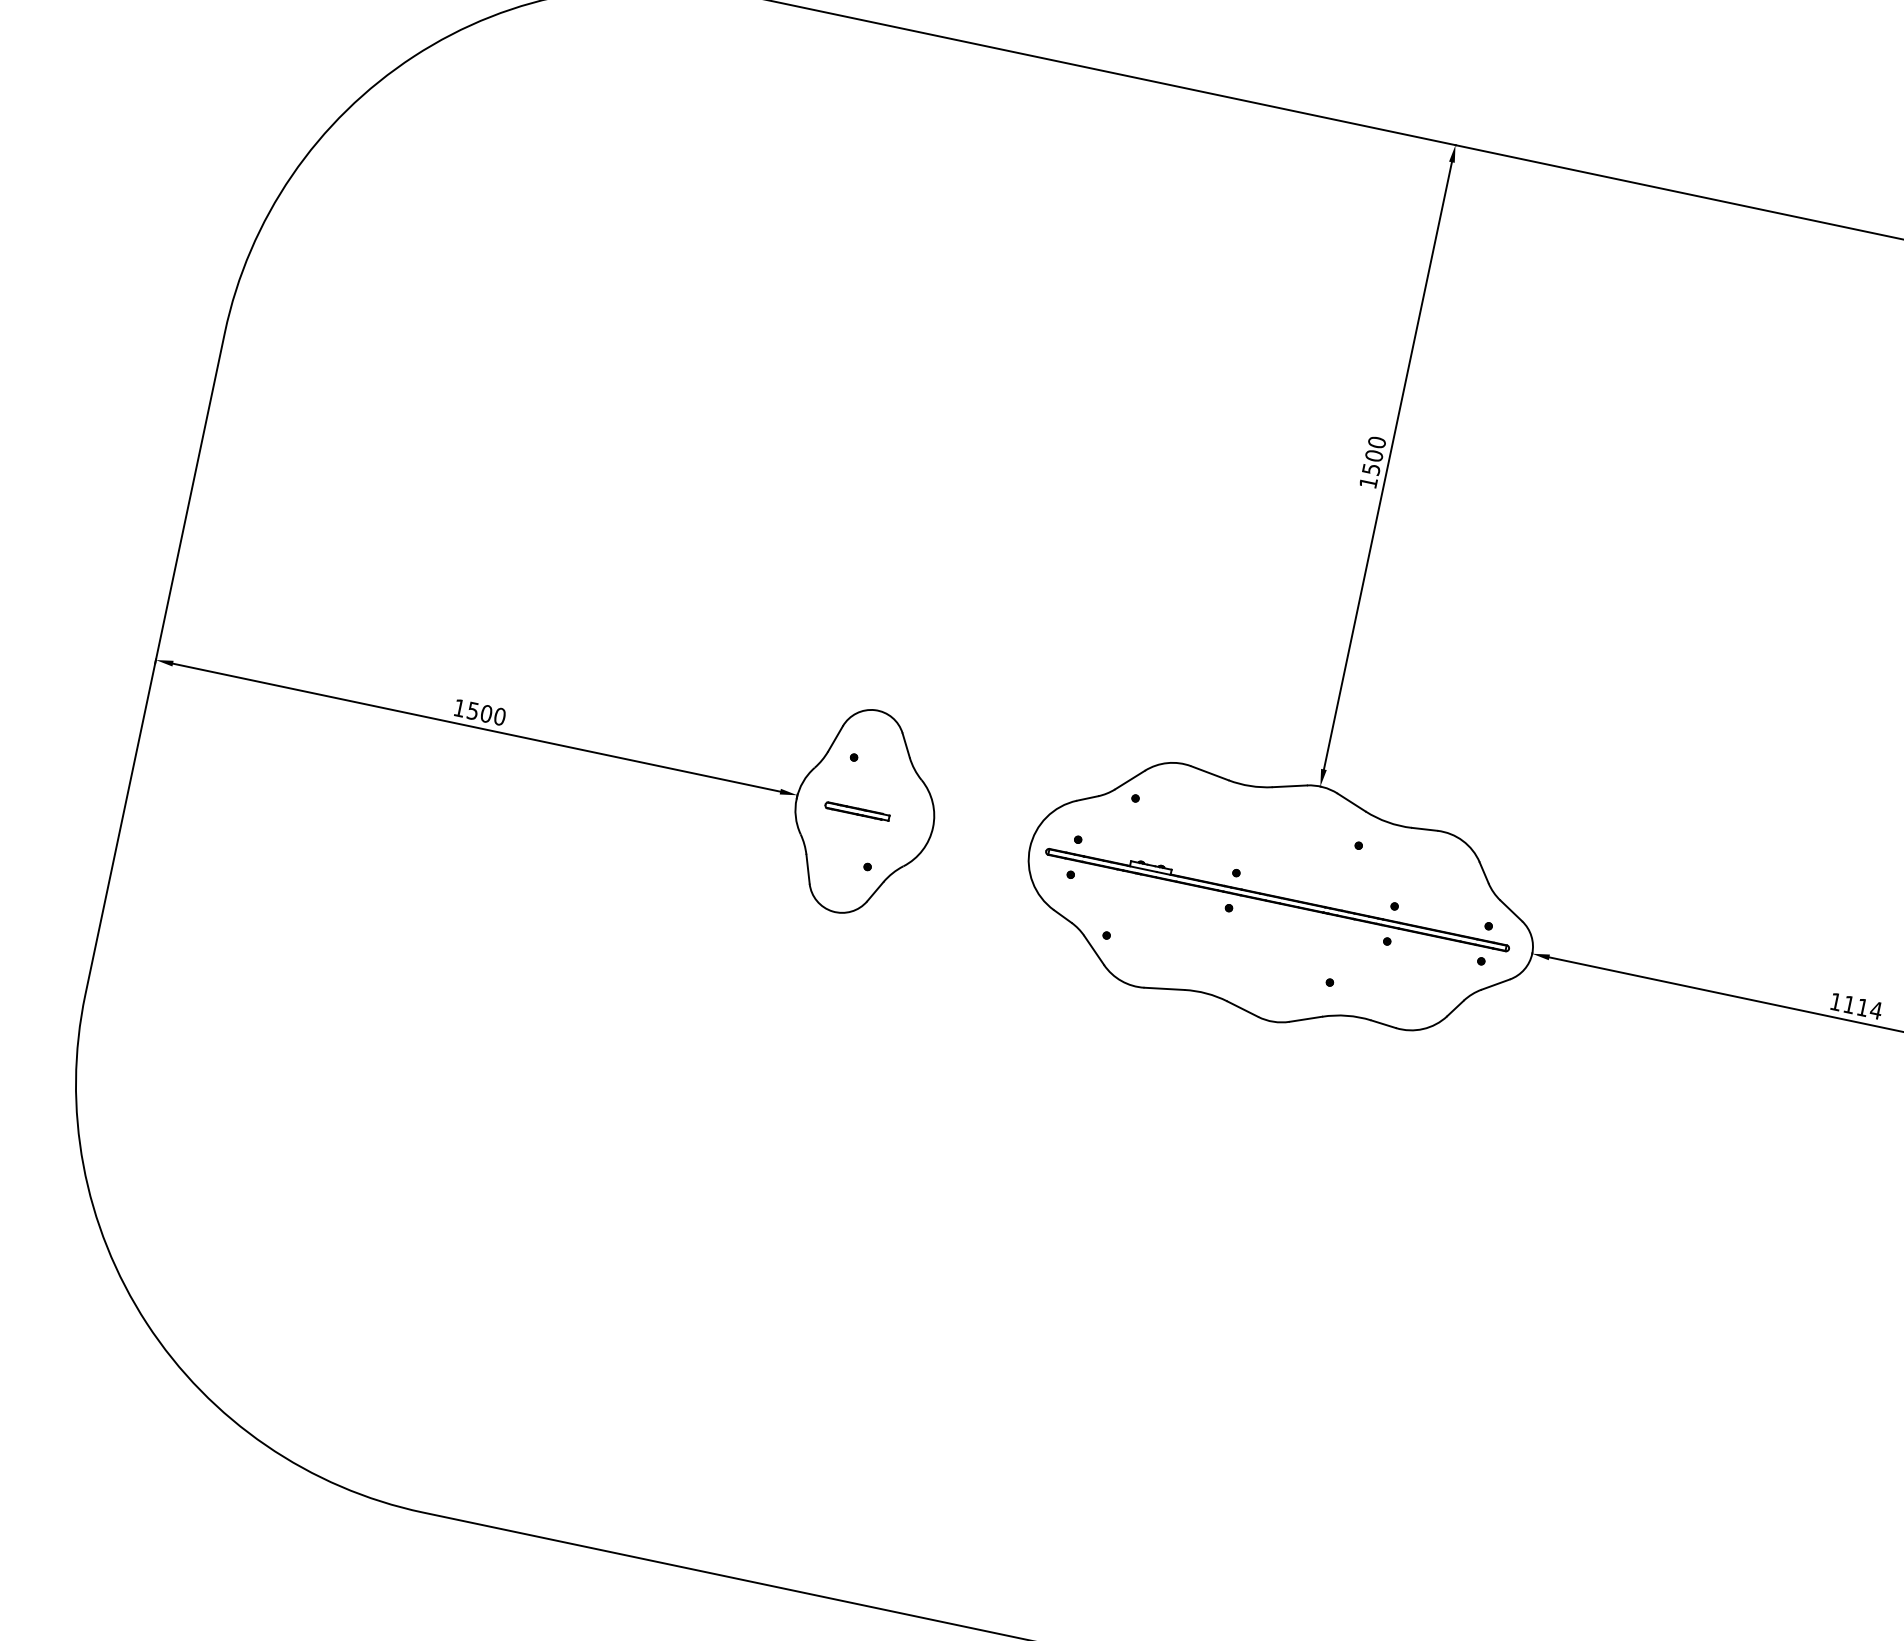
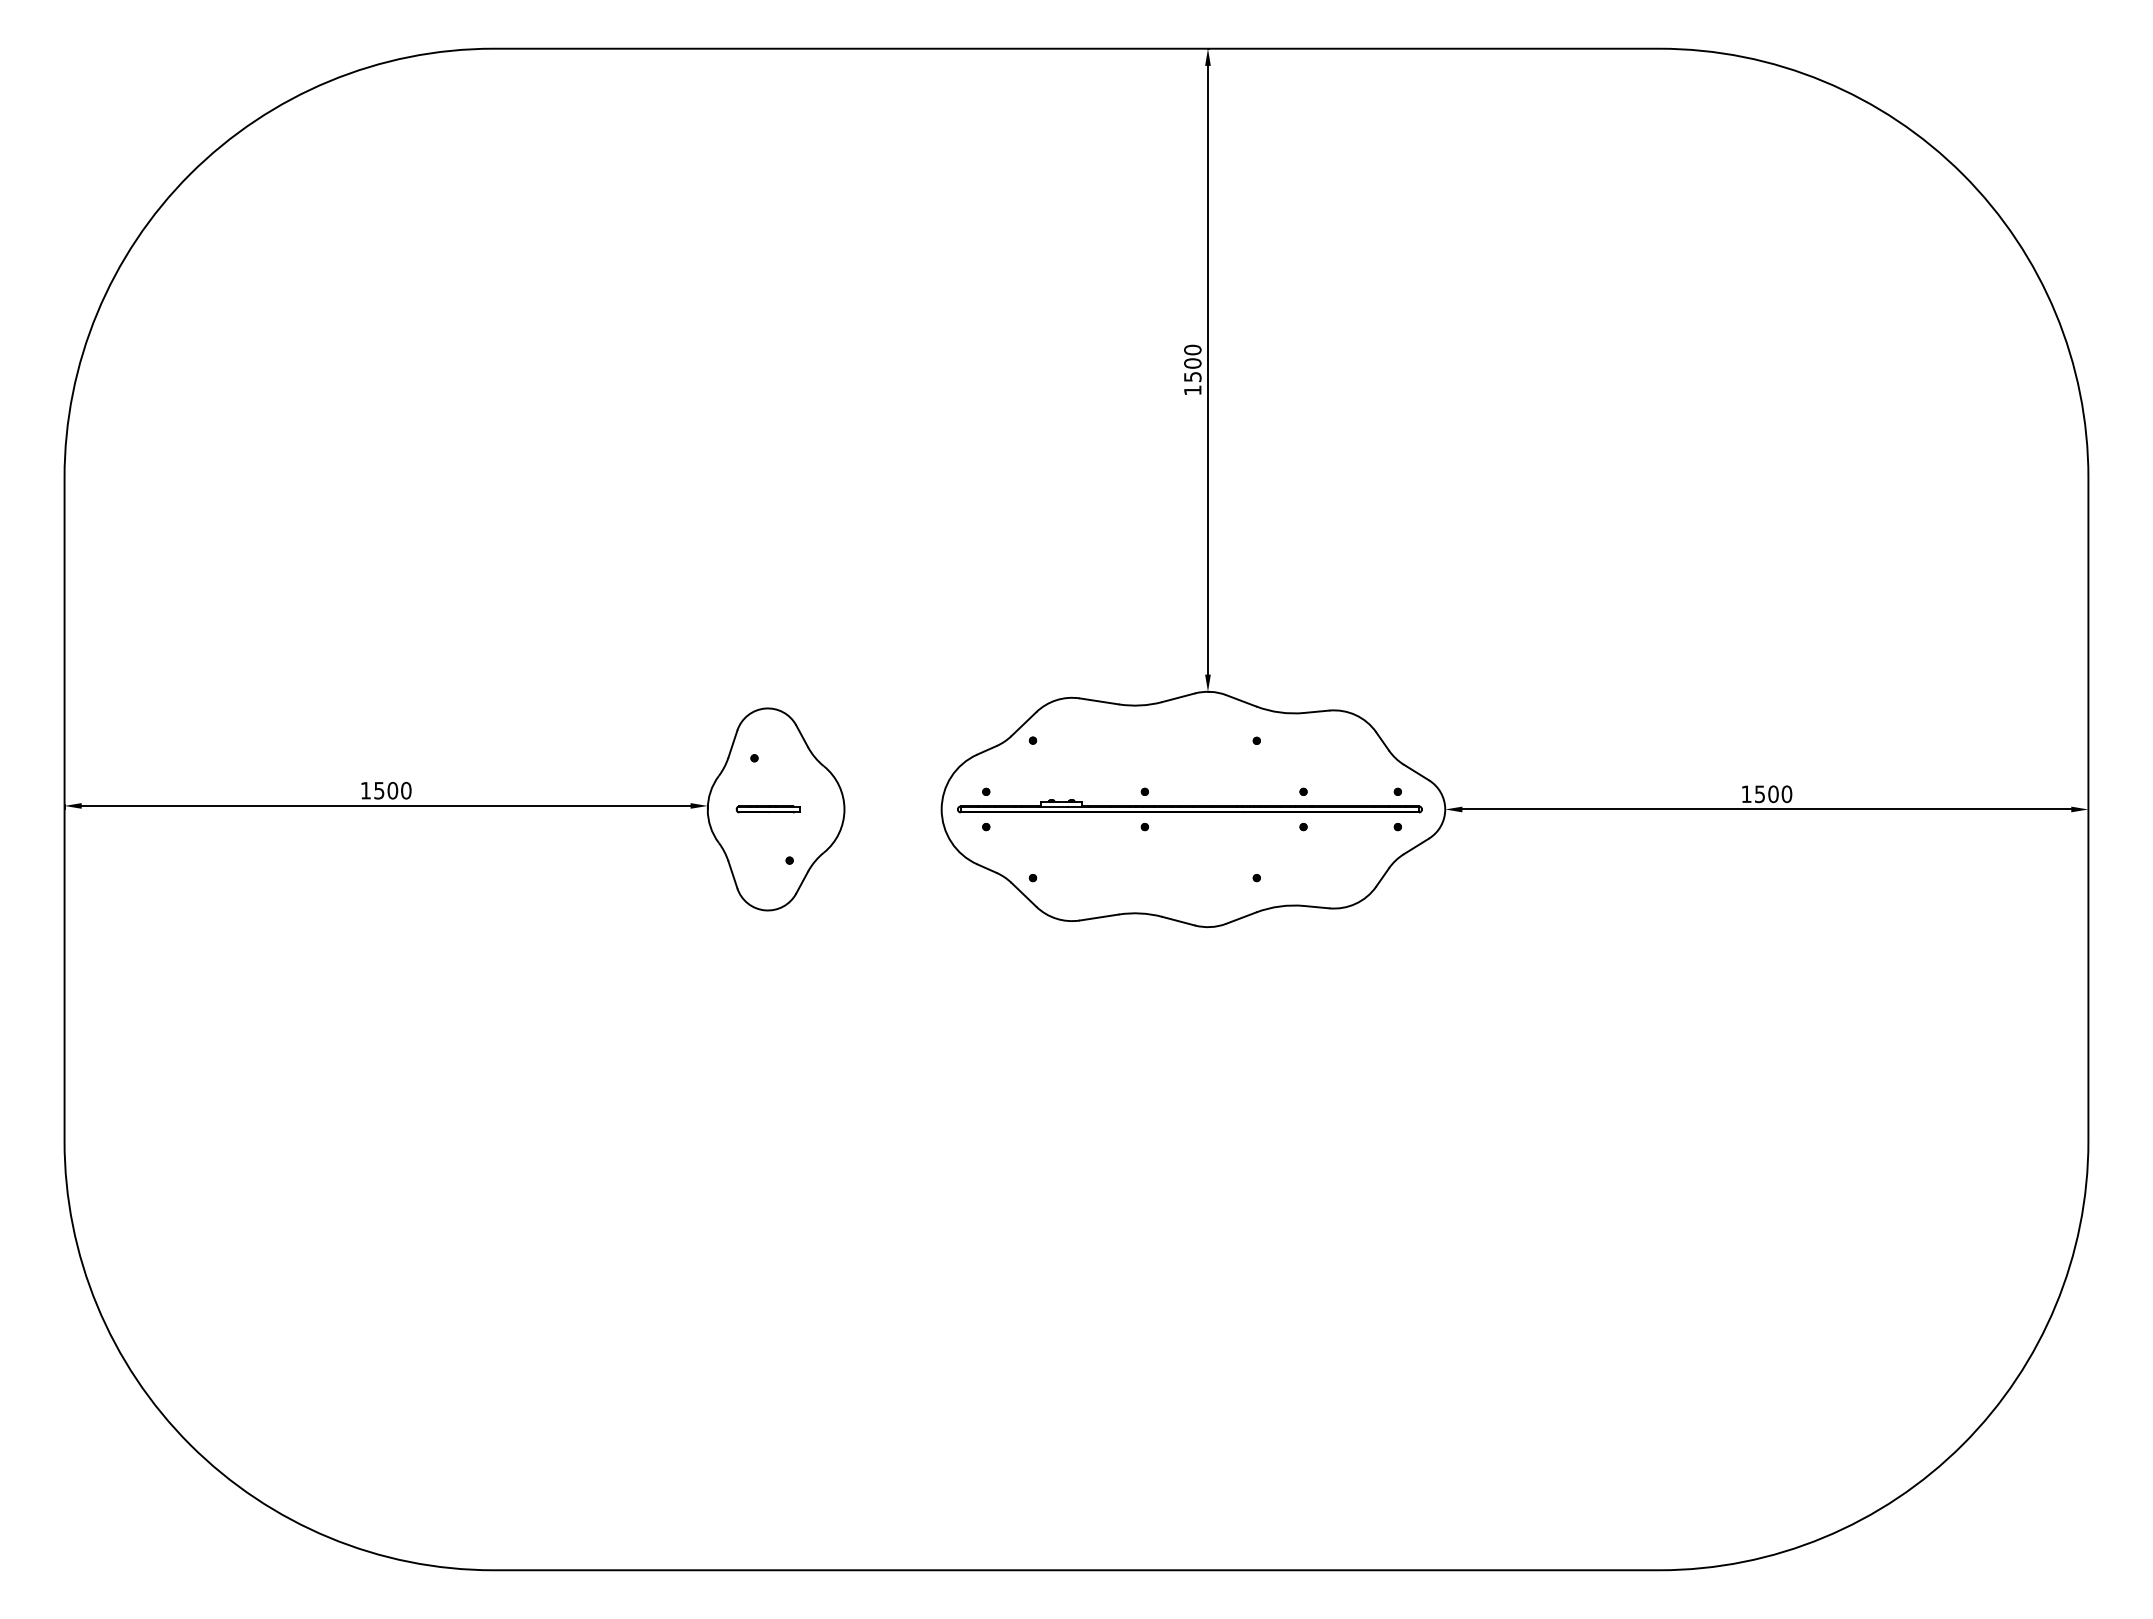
text: (1862, 1007) -> (1773, 794), 1114 -> 1500

